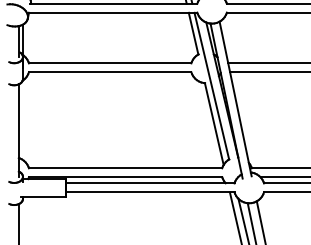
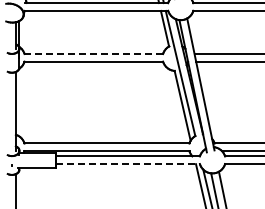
line: (109, 62) -> (93, 53), solid -> dashed
line: (150, 192) -> (128, 164), solid -> dashed

